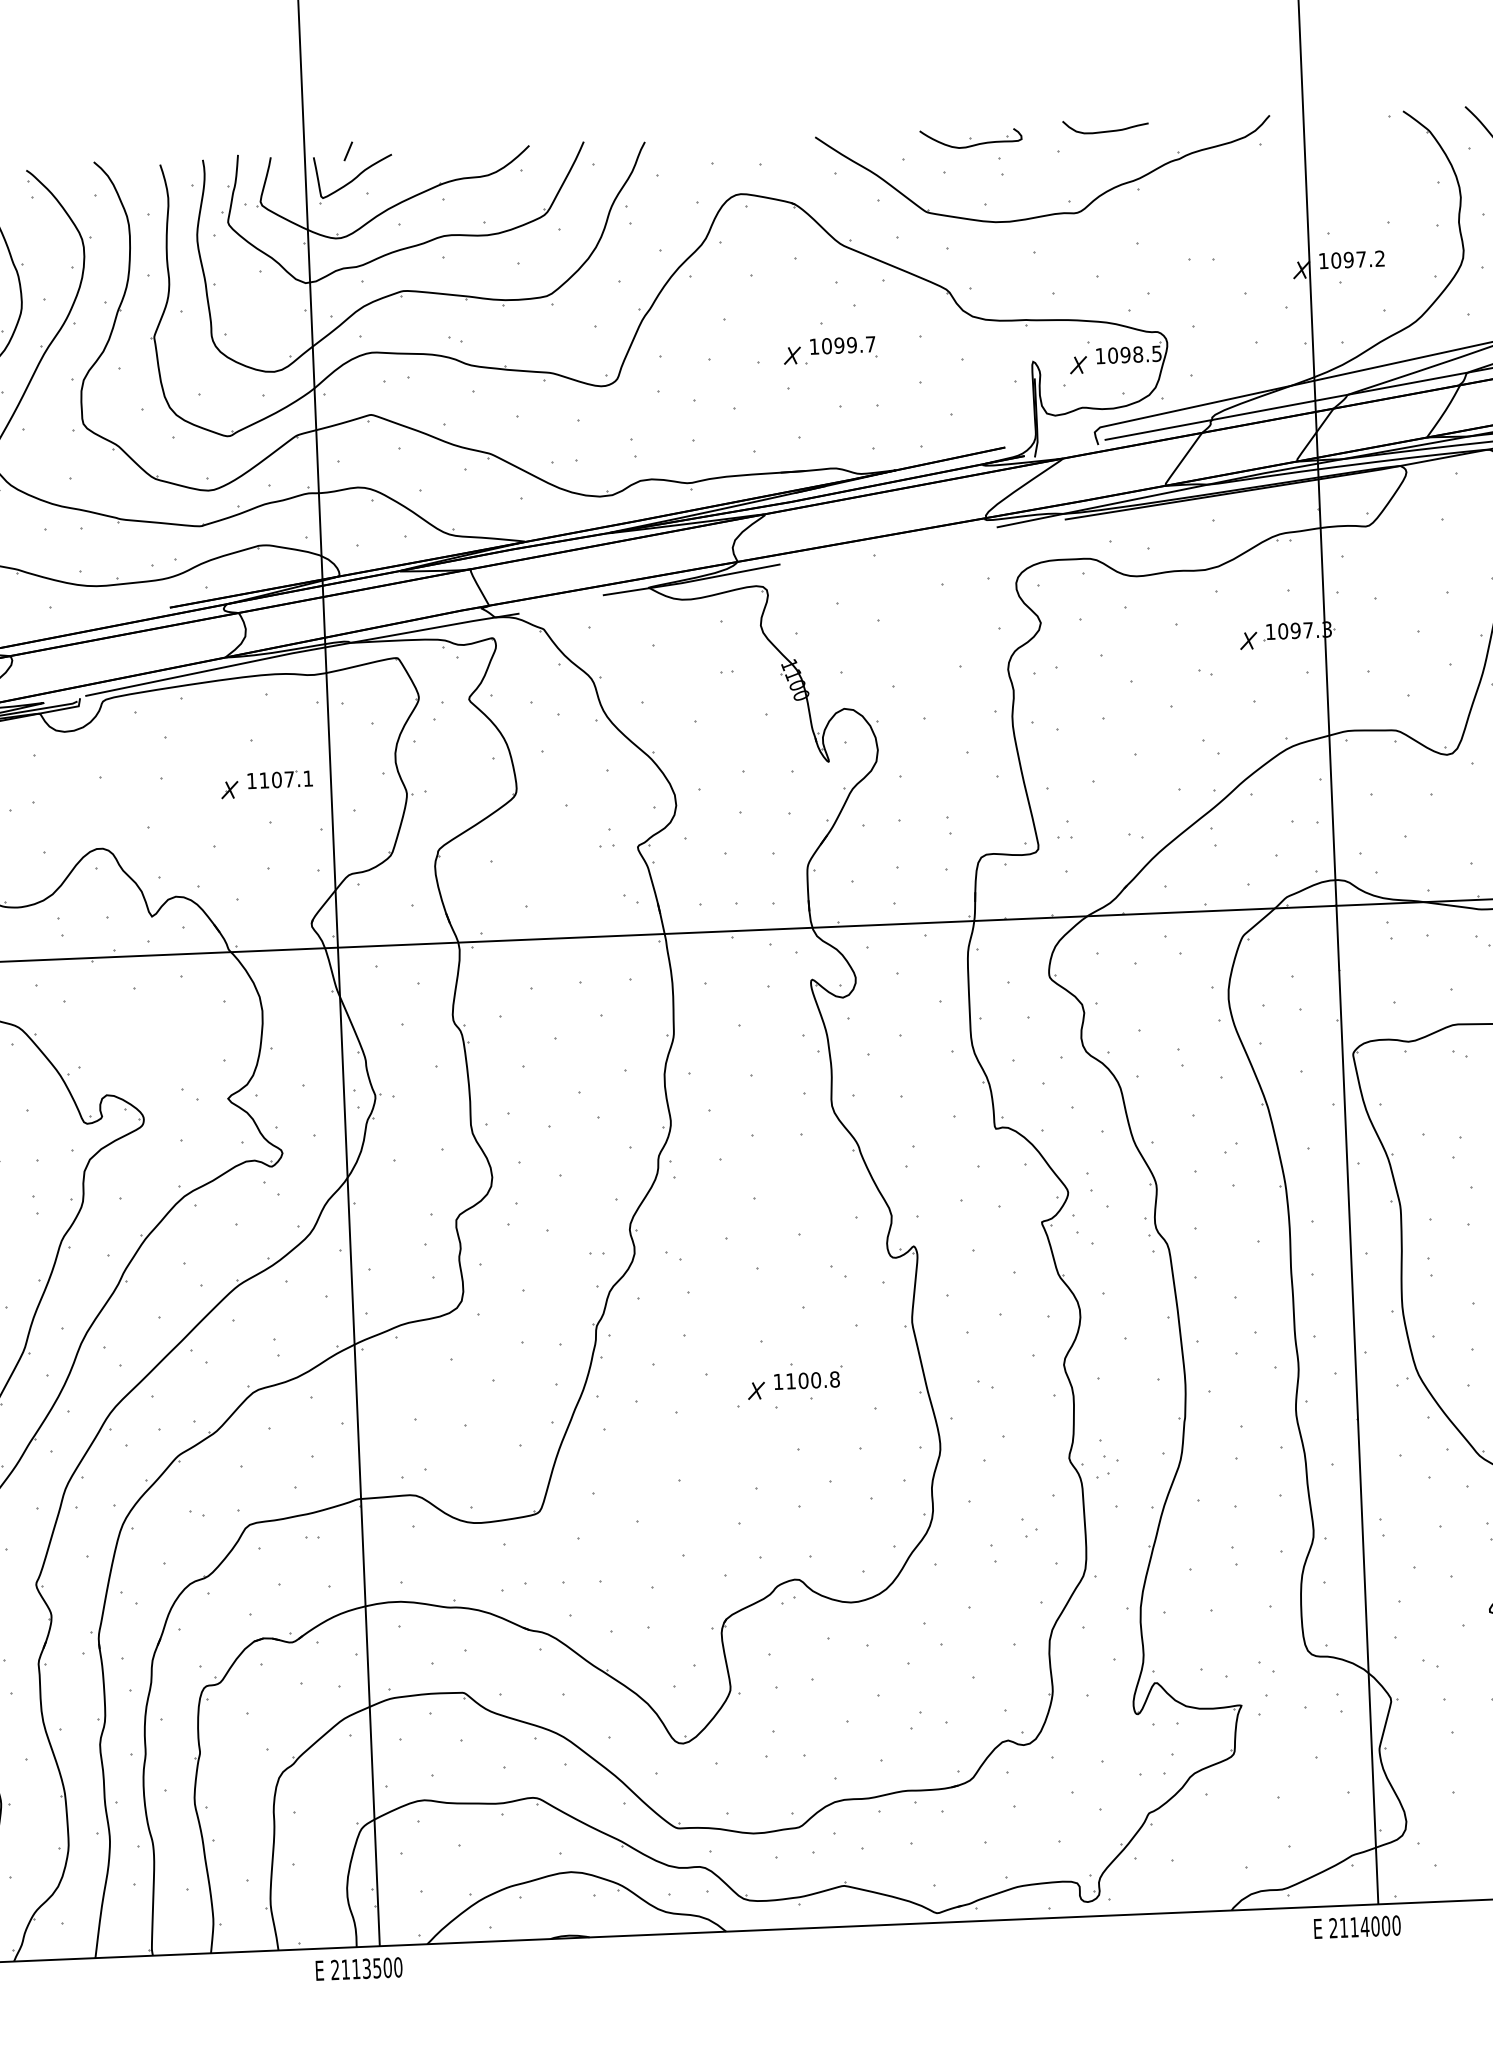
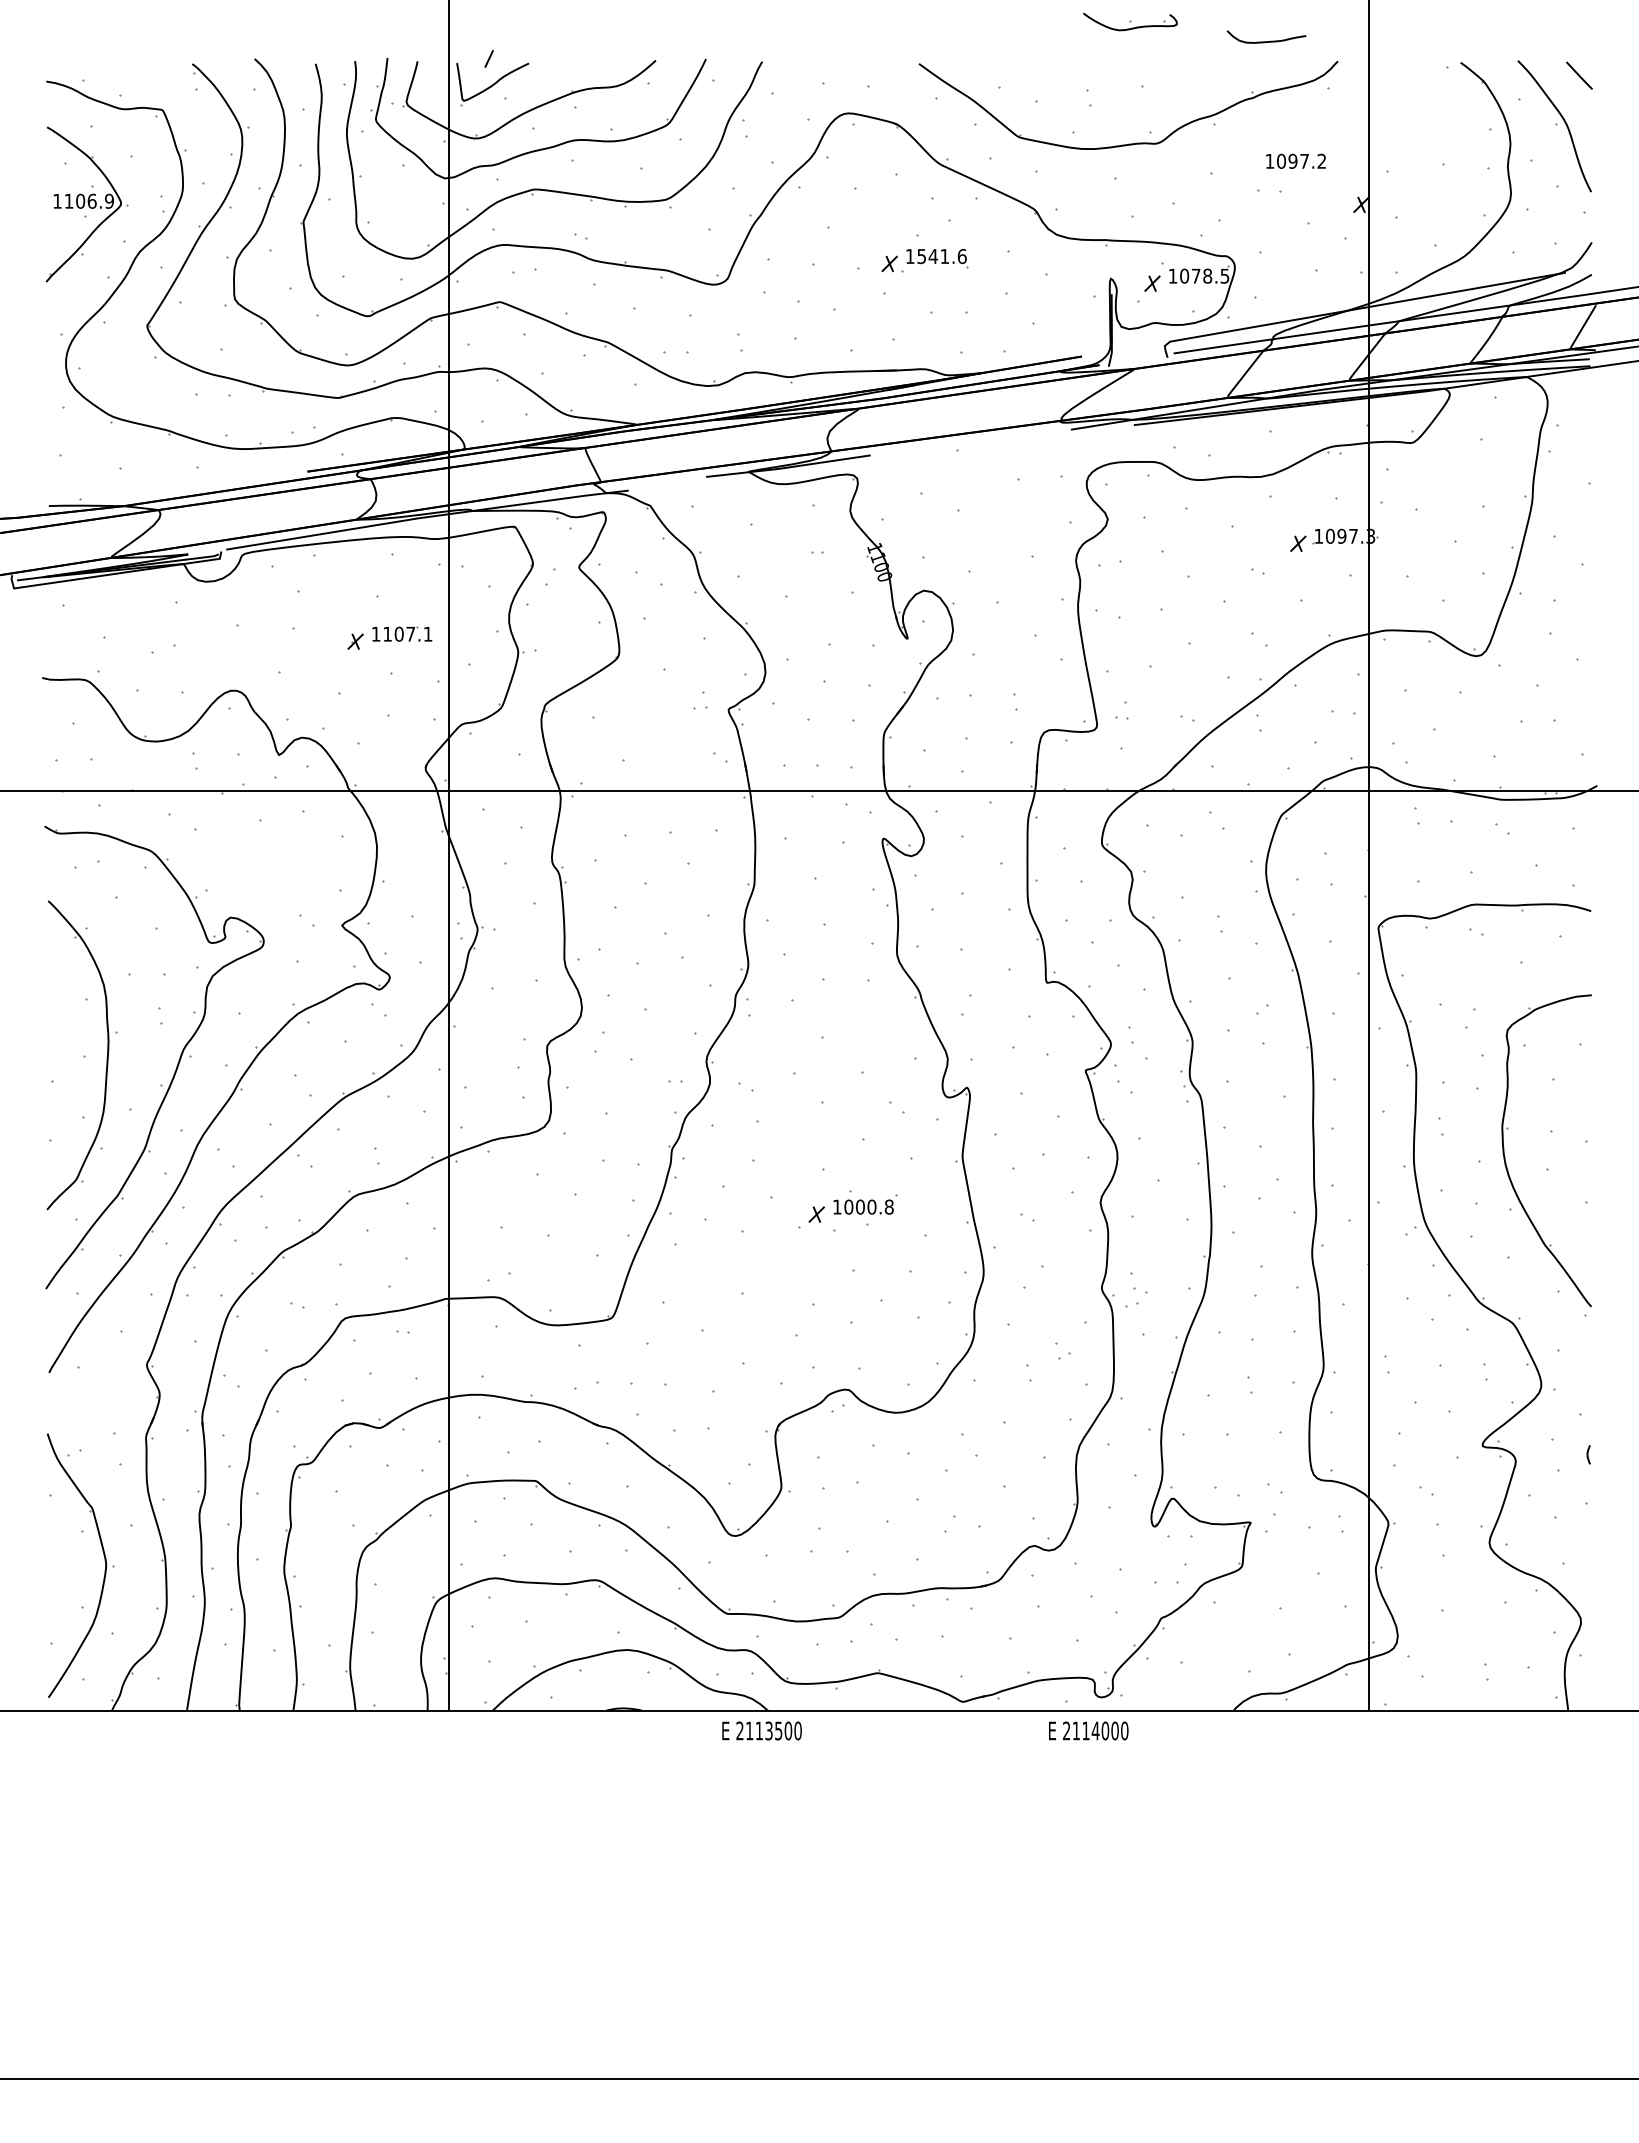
curve: (1105, 131) -> (1266, 41), moved
part: (971, 137) -> (1130, 21), moved
text: (1351, 258) -> (1295, 160), moved
text: (848, 345) -> (941, 256), 1099.7 -> 1541.6
text: (1124, 354) -> (1195, 275), 1098.5 -> 1078.5
text: (790, 1380) -> (848, 1206), 1100.8 -> 1000.8
text: (1357, 1926) -> (1088, 1730), moved
text: (358, 1968) -> (761, 1730), moved

